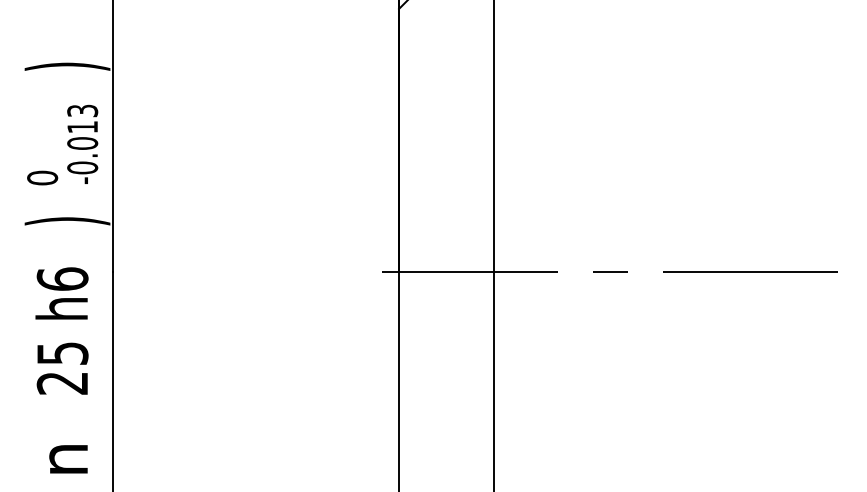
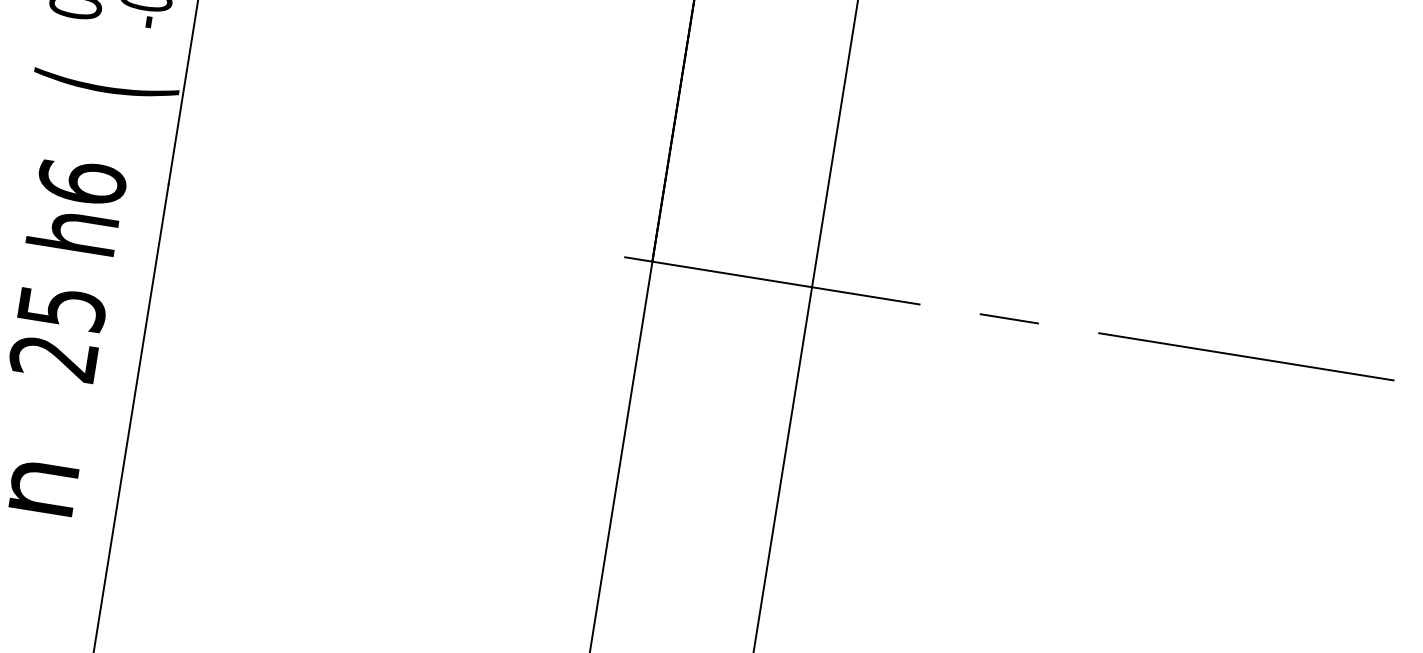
text: (67, 221) -> (105, 86), ) -> (

